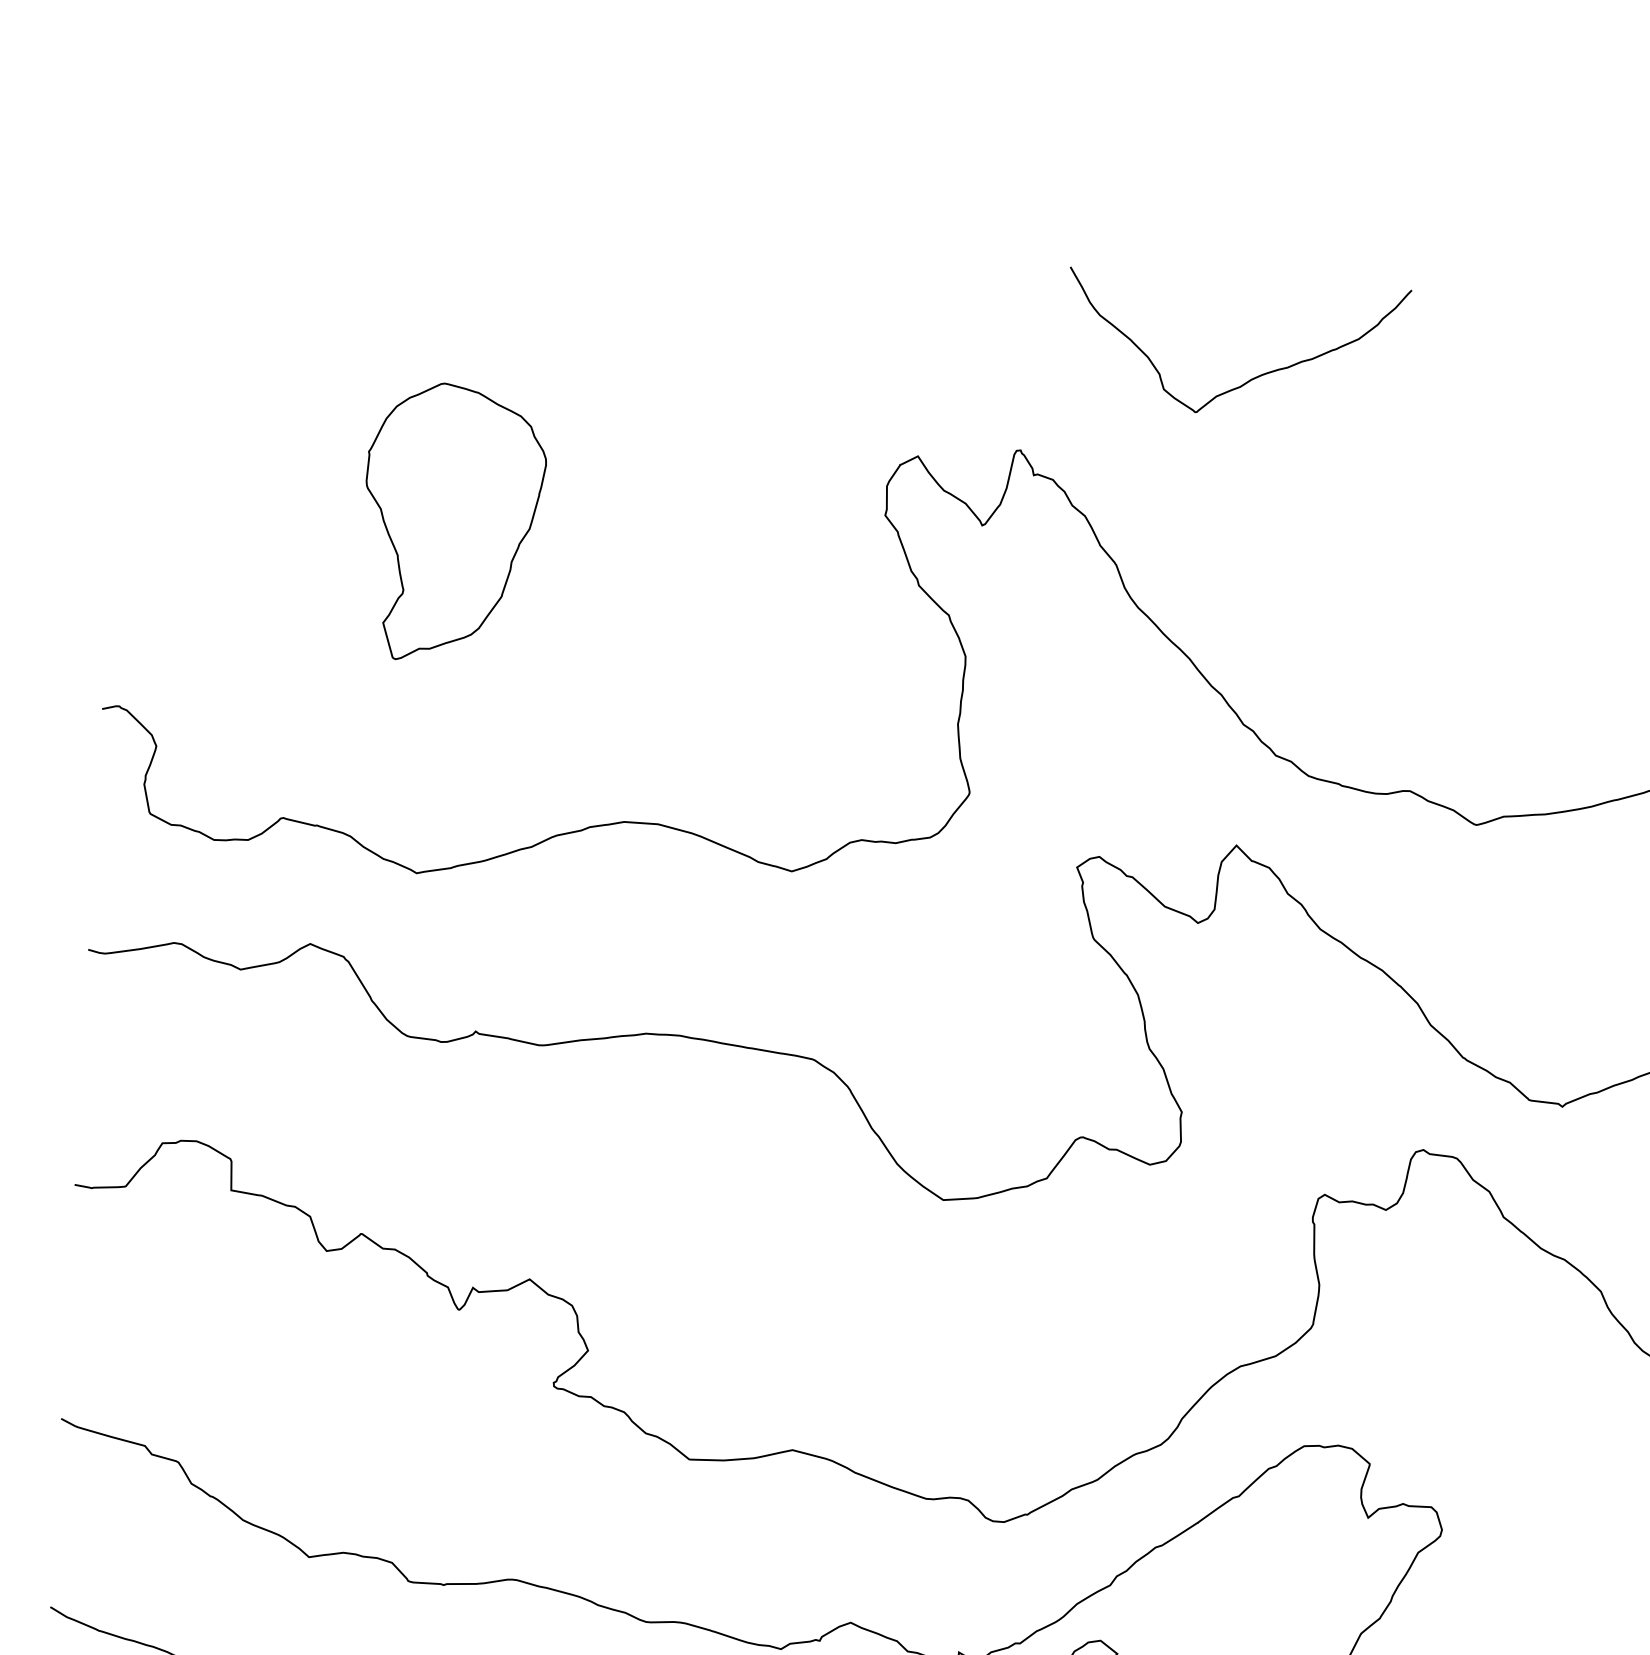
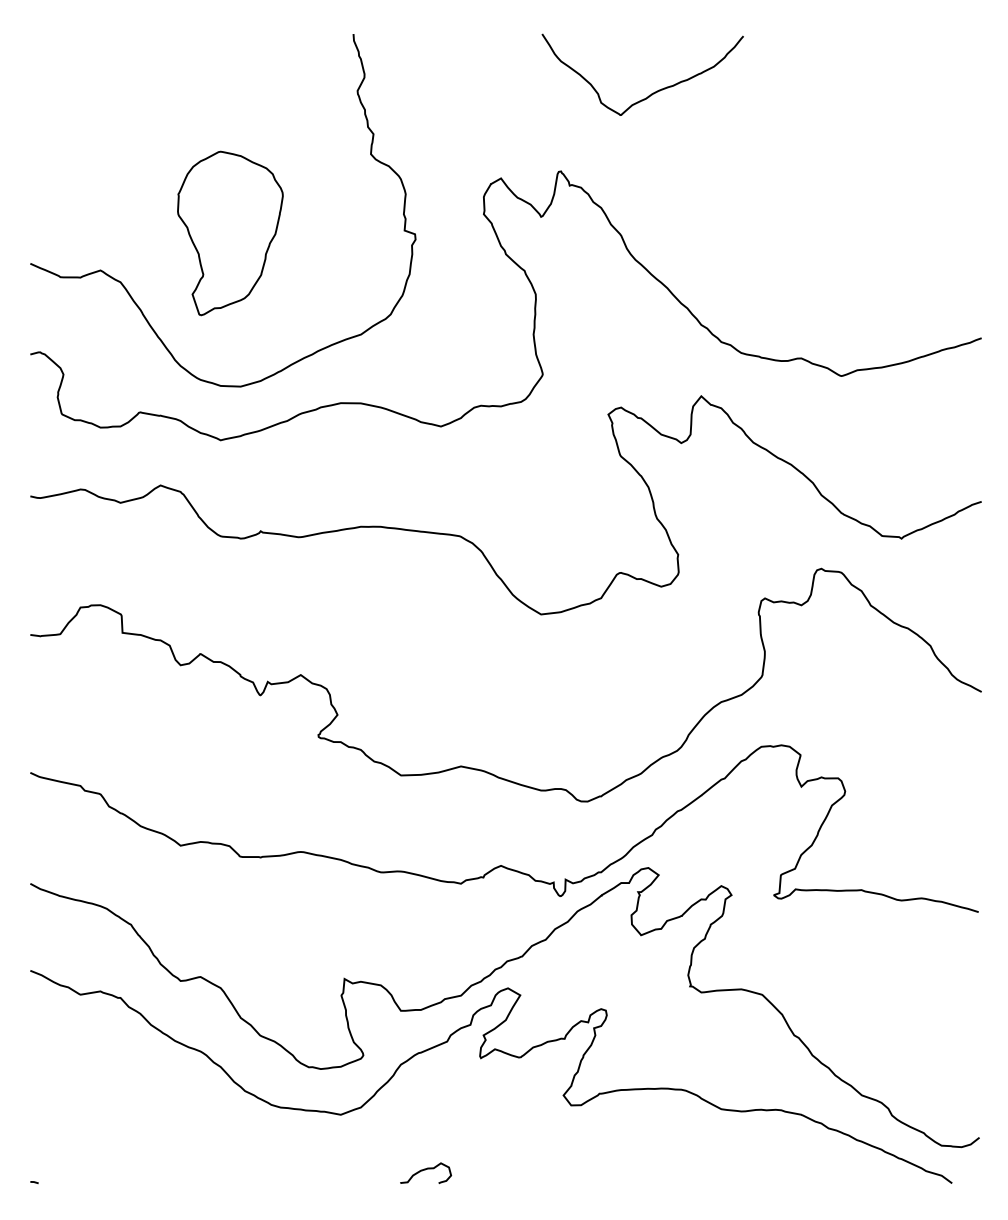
curve: (1250, 378) -> (651, 93), moved
curve: (268, 601) -> (124, 285), added

